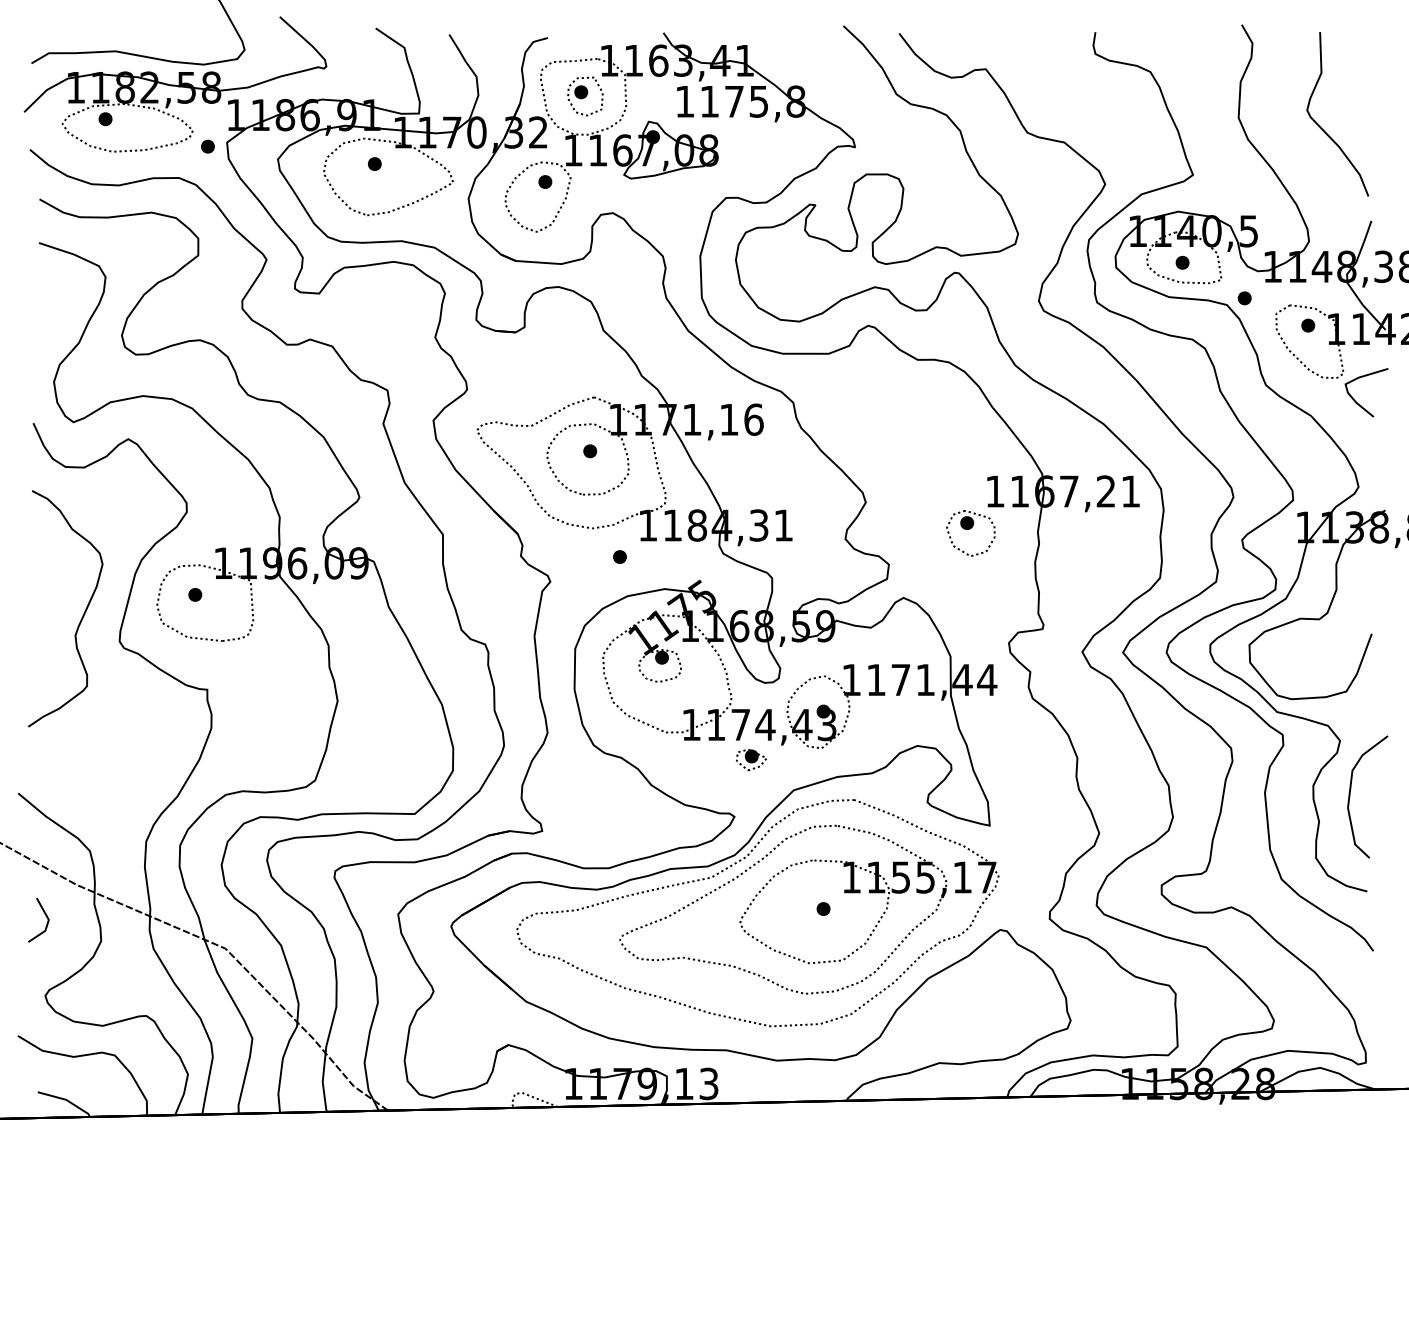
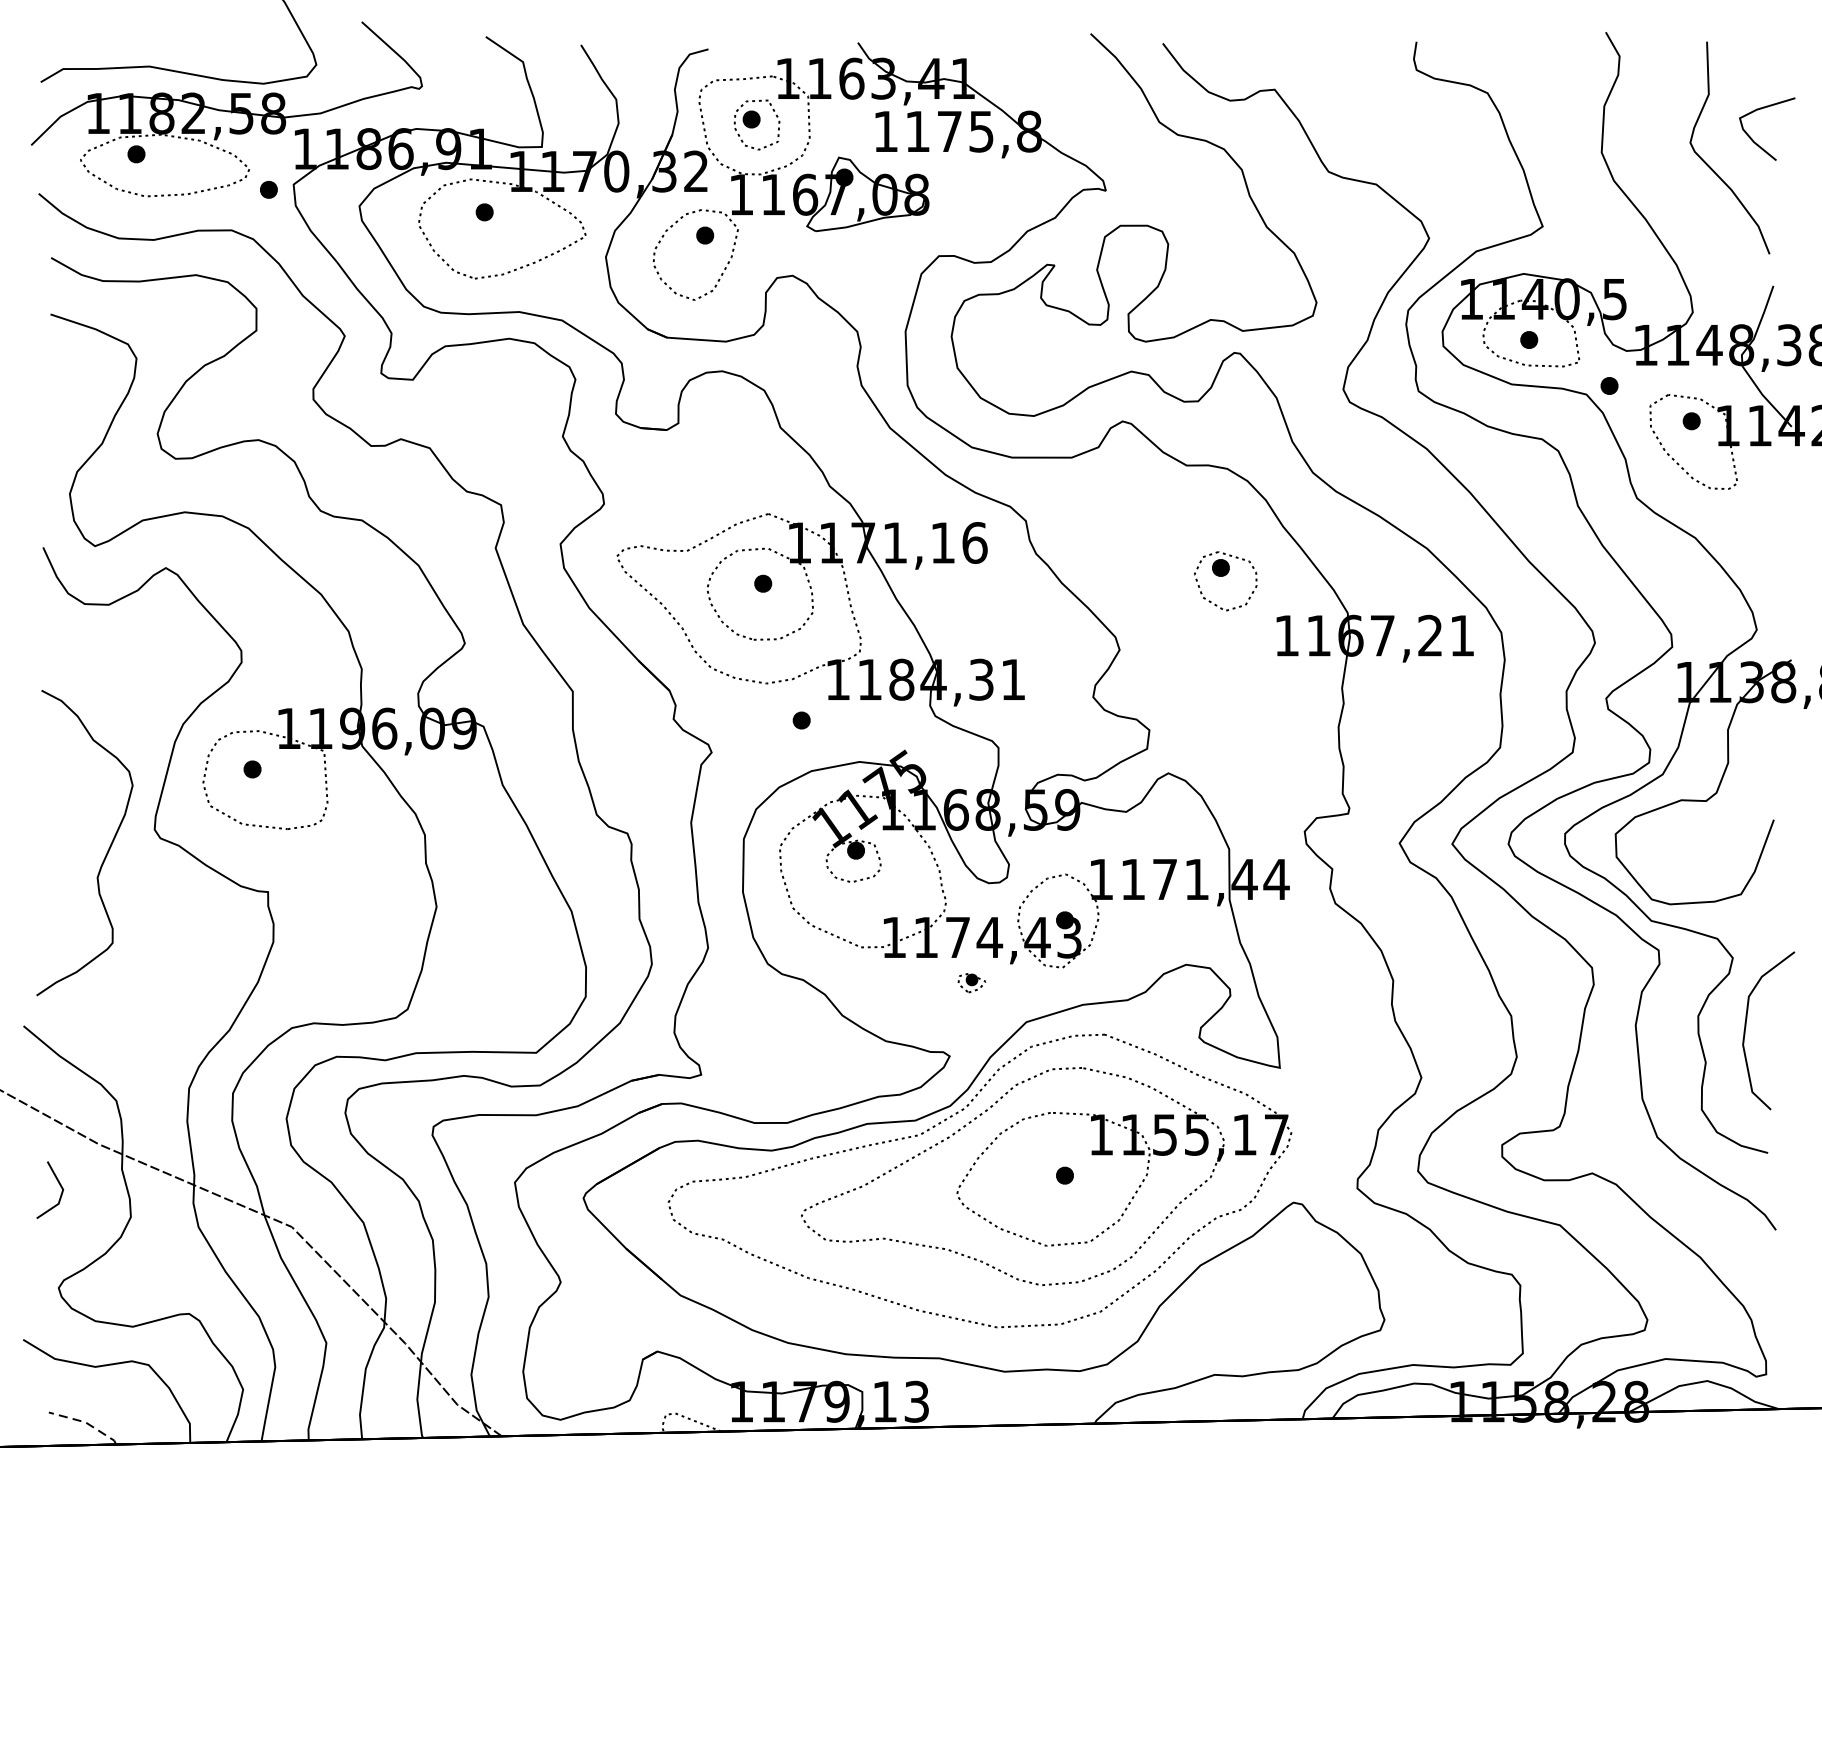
curve: (1354, 398) -> (1751, 136), moved
part: (970, 533) -> (1225, 581), moved
curve: (81, 617) -> (105, 854), moved
part: (751, 760) -> (971, 983), size x0.7
line: (66, 1099) -> (86, 1421), solid -> dashed

